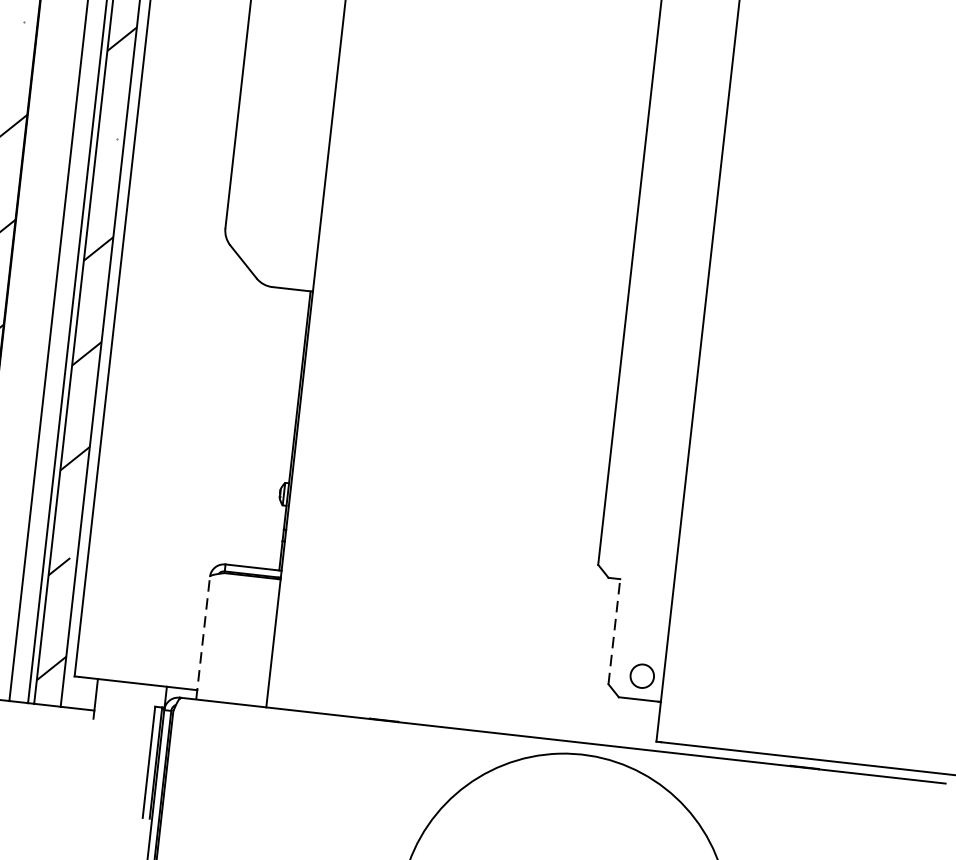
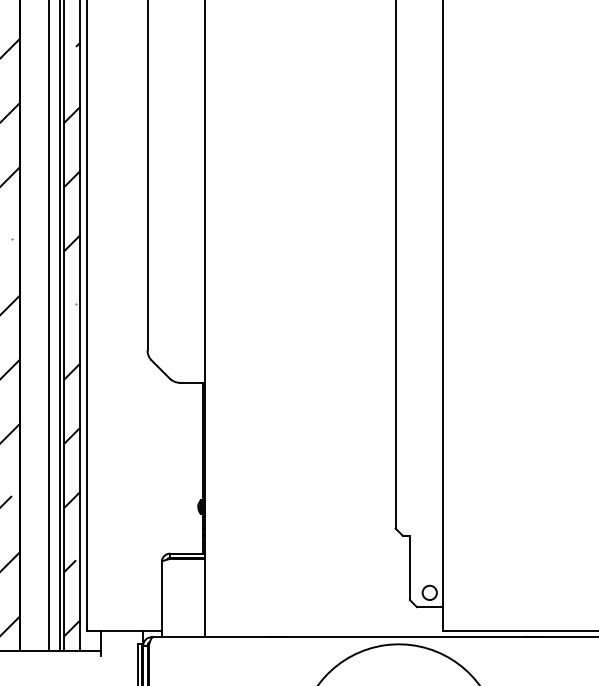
line: (613, 631) -> (409, 567), dashed -> solid
line: (202, 637) -> (161, 599), dashed -> solid

